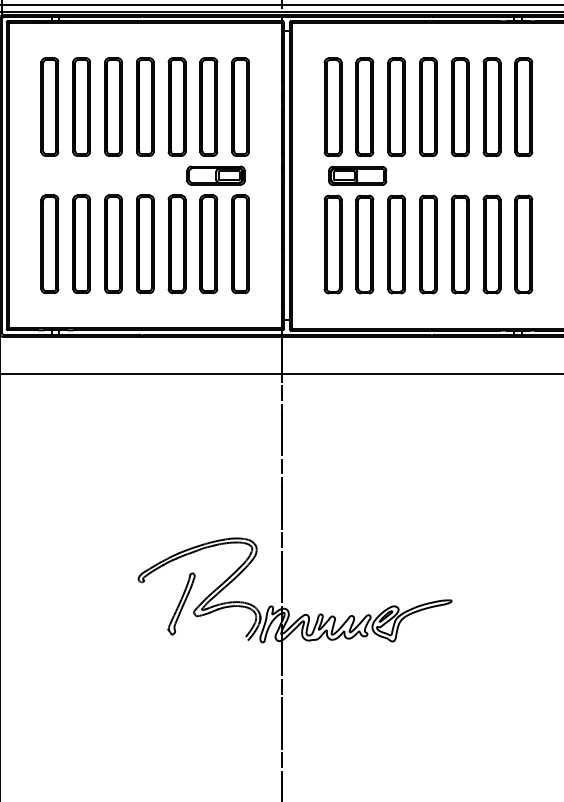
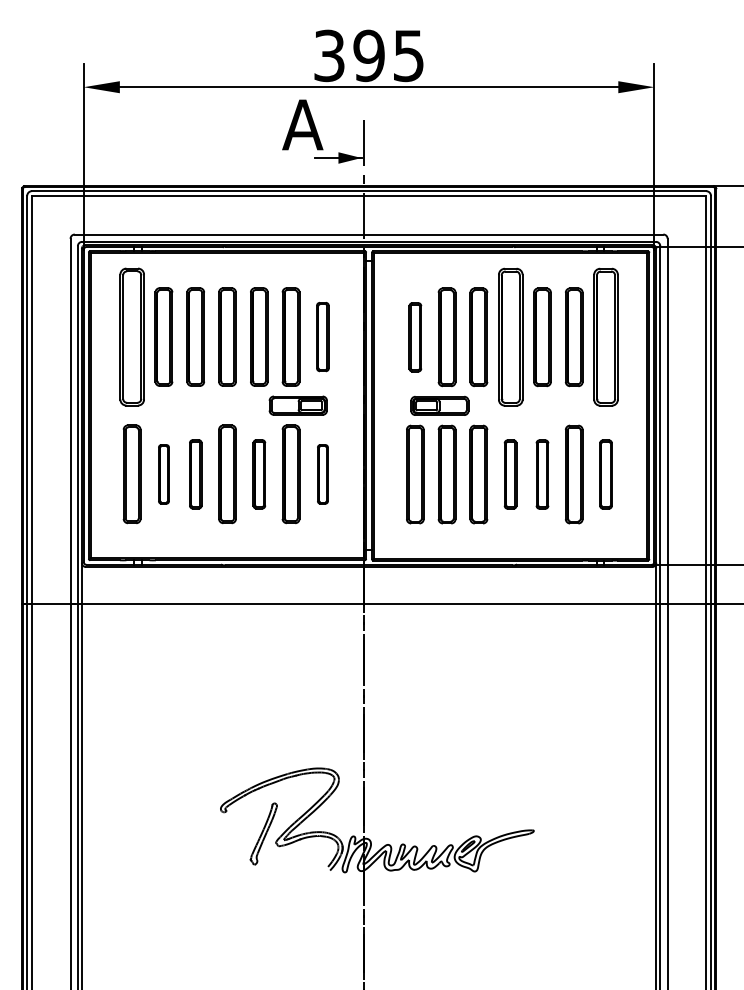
part: (49, 106) -> (131, 336), size x1.4
part: (240, 106) -> (322, 336), size x0.7
part: (333, 107) -> (415, 337), size x0.7
part: (428, 107) -> (510, 337), size x1.4
part: (523, 107) -> (605, 337), size x1.4
part: (81, 244) -> (163, 474), size x0.6
part: (113, 244) -> (195, 474), size x0.7
part: (177, 244) -> (259, 474), size x0.7
part: (240, 244) -> (322, 474), size x0.6
part: (428, 244) -> (510, 474), size x0.7
part: (460, 244) -> (542, 474), size x0.7
part: (523, 244) -> (605, 474), size x0.7

